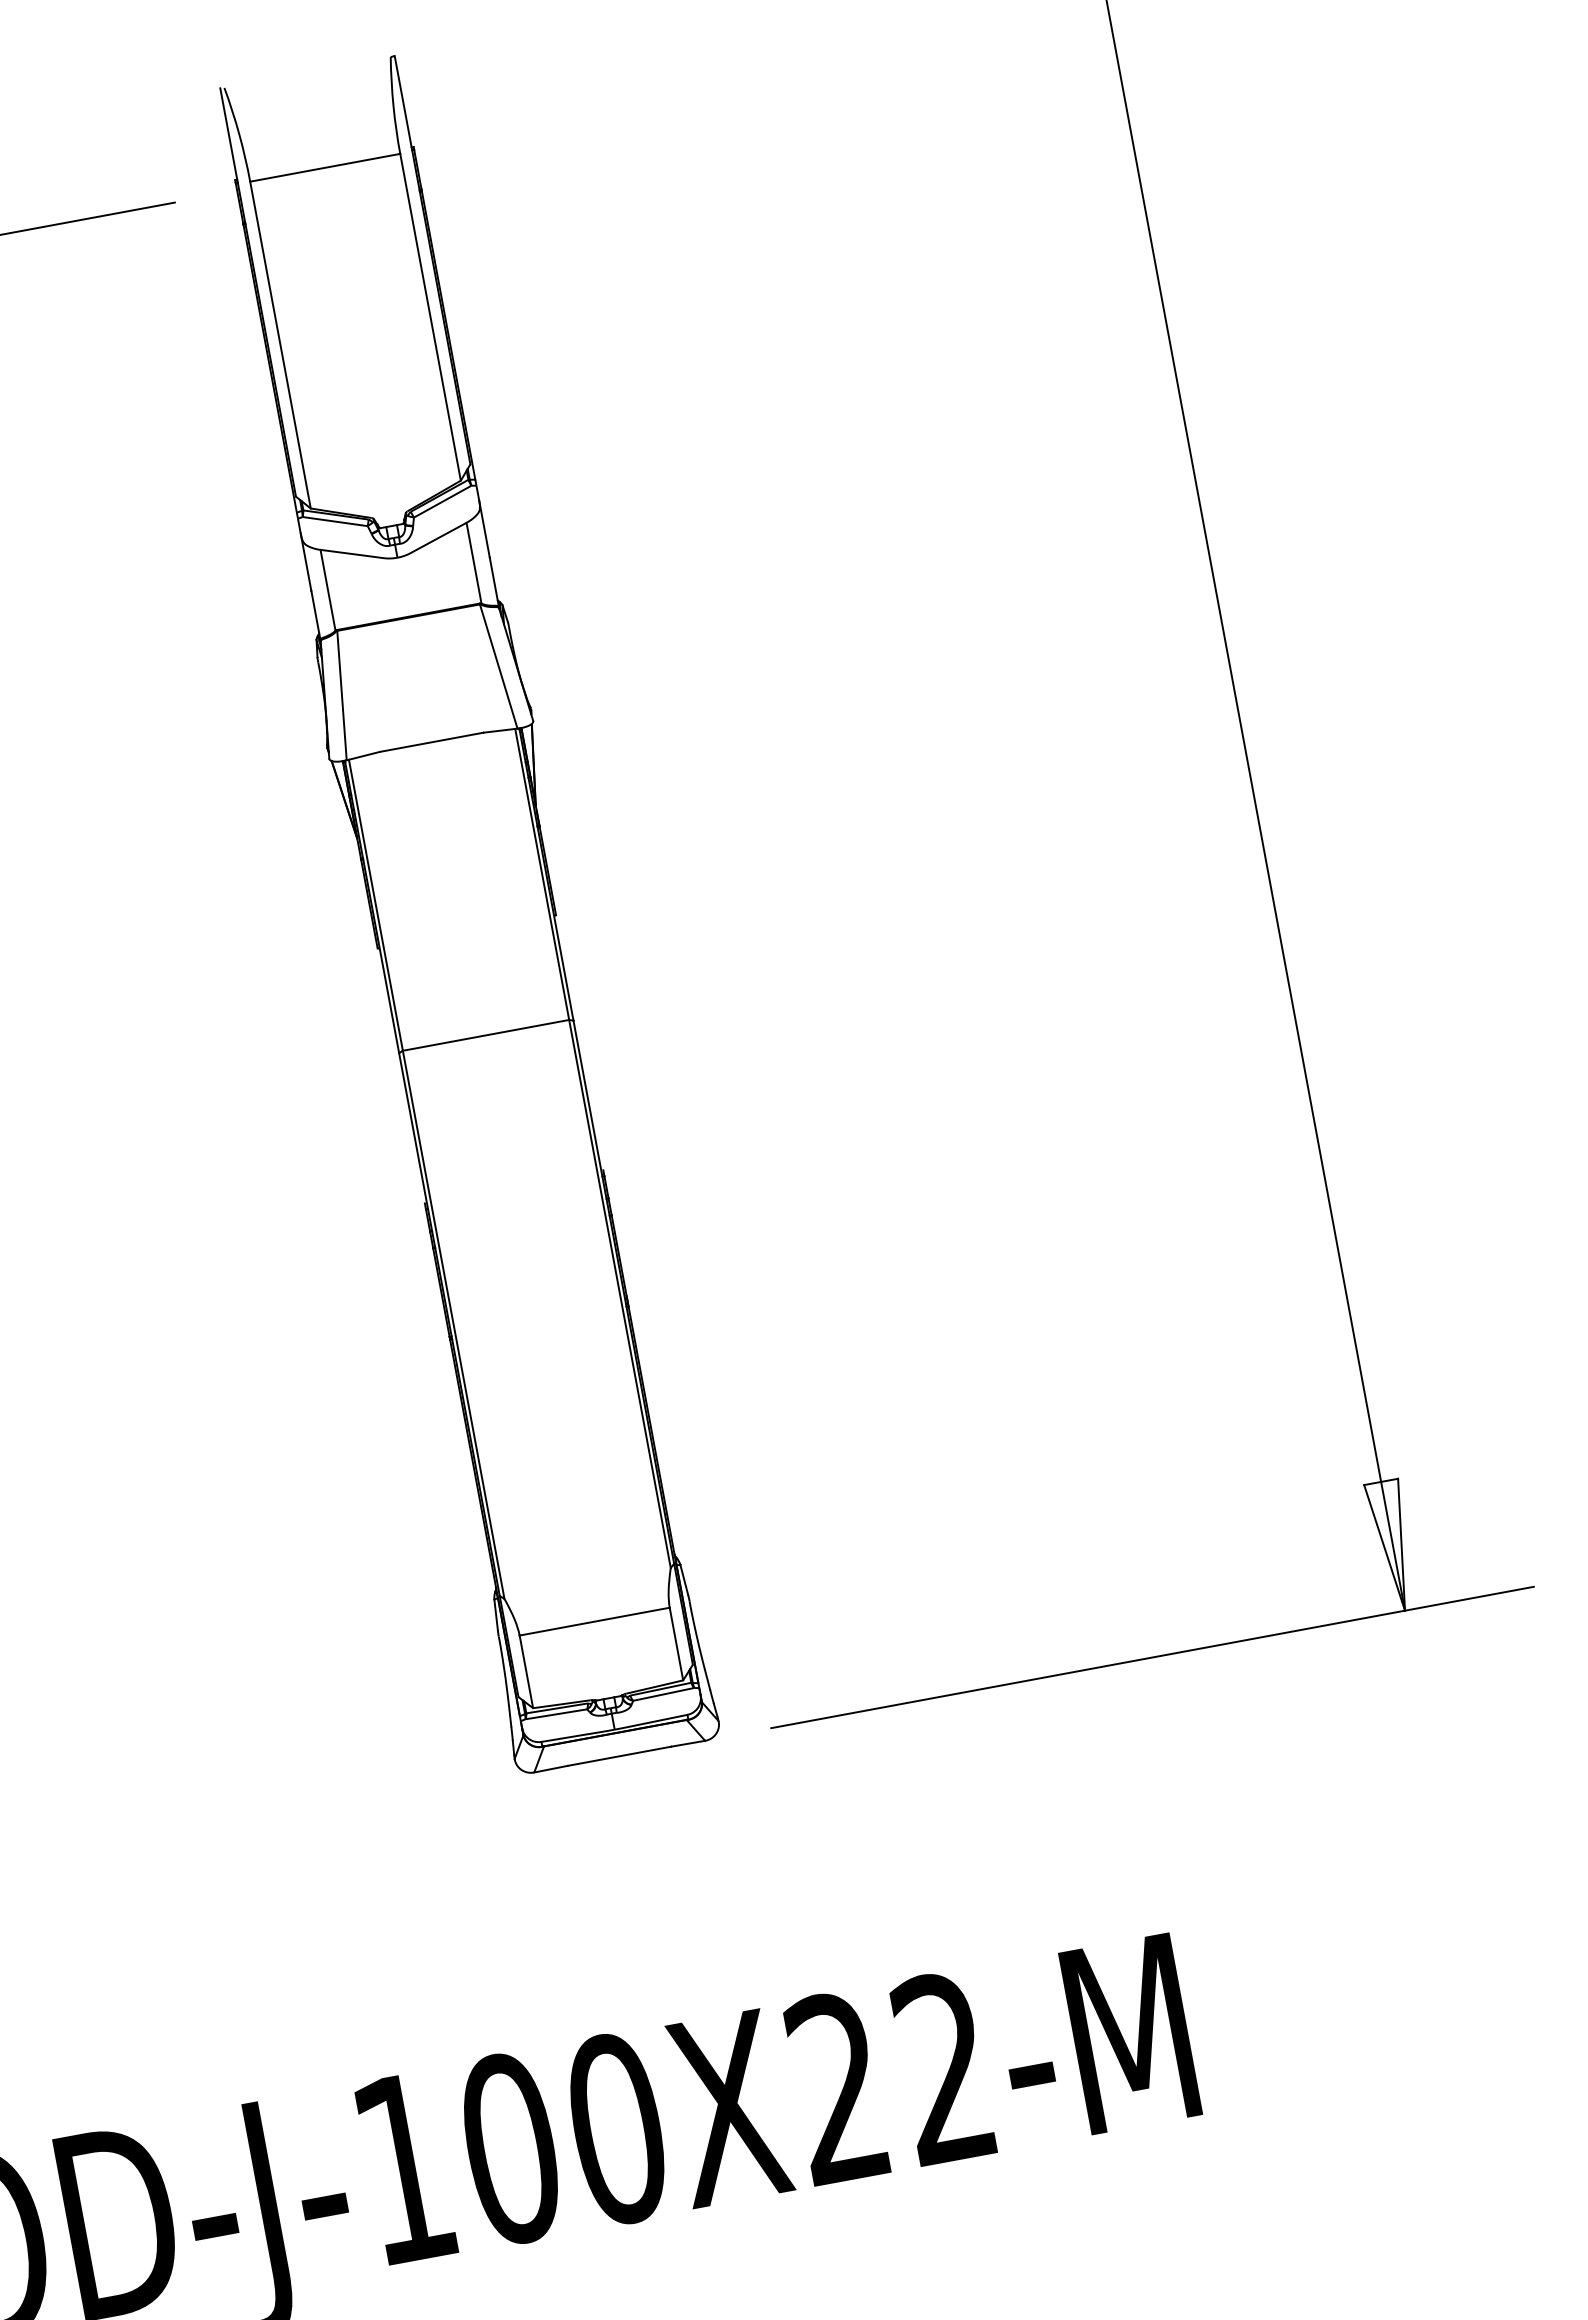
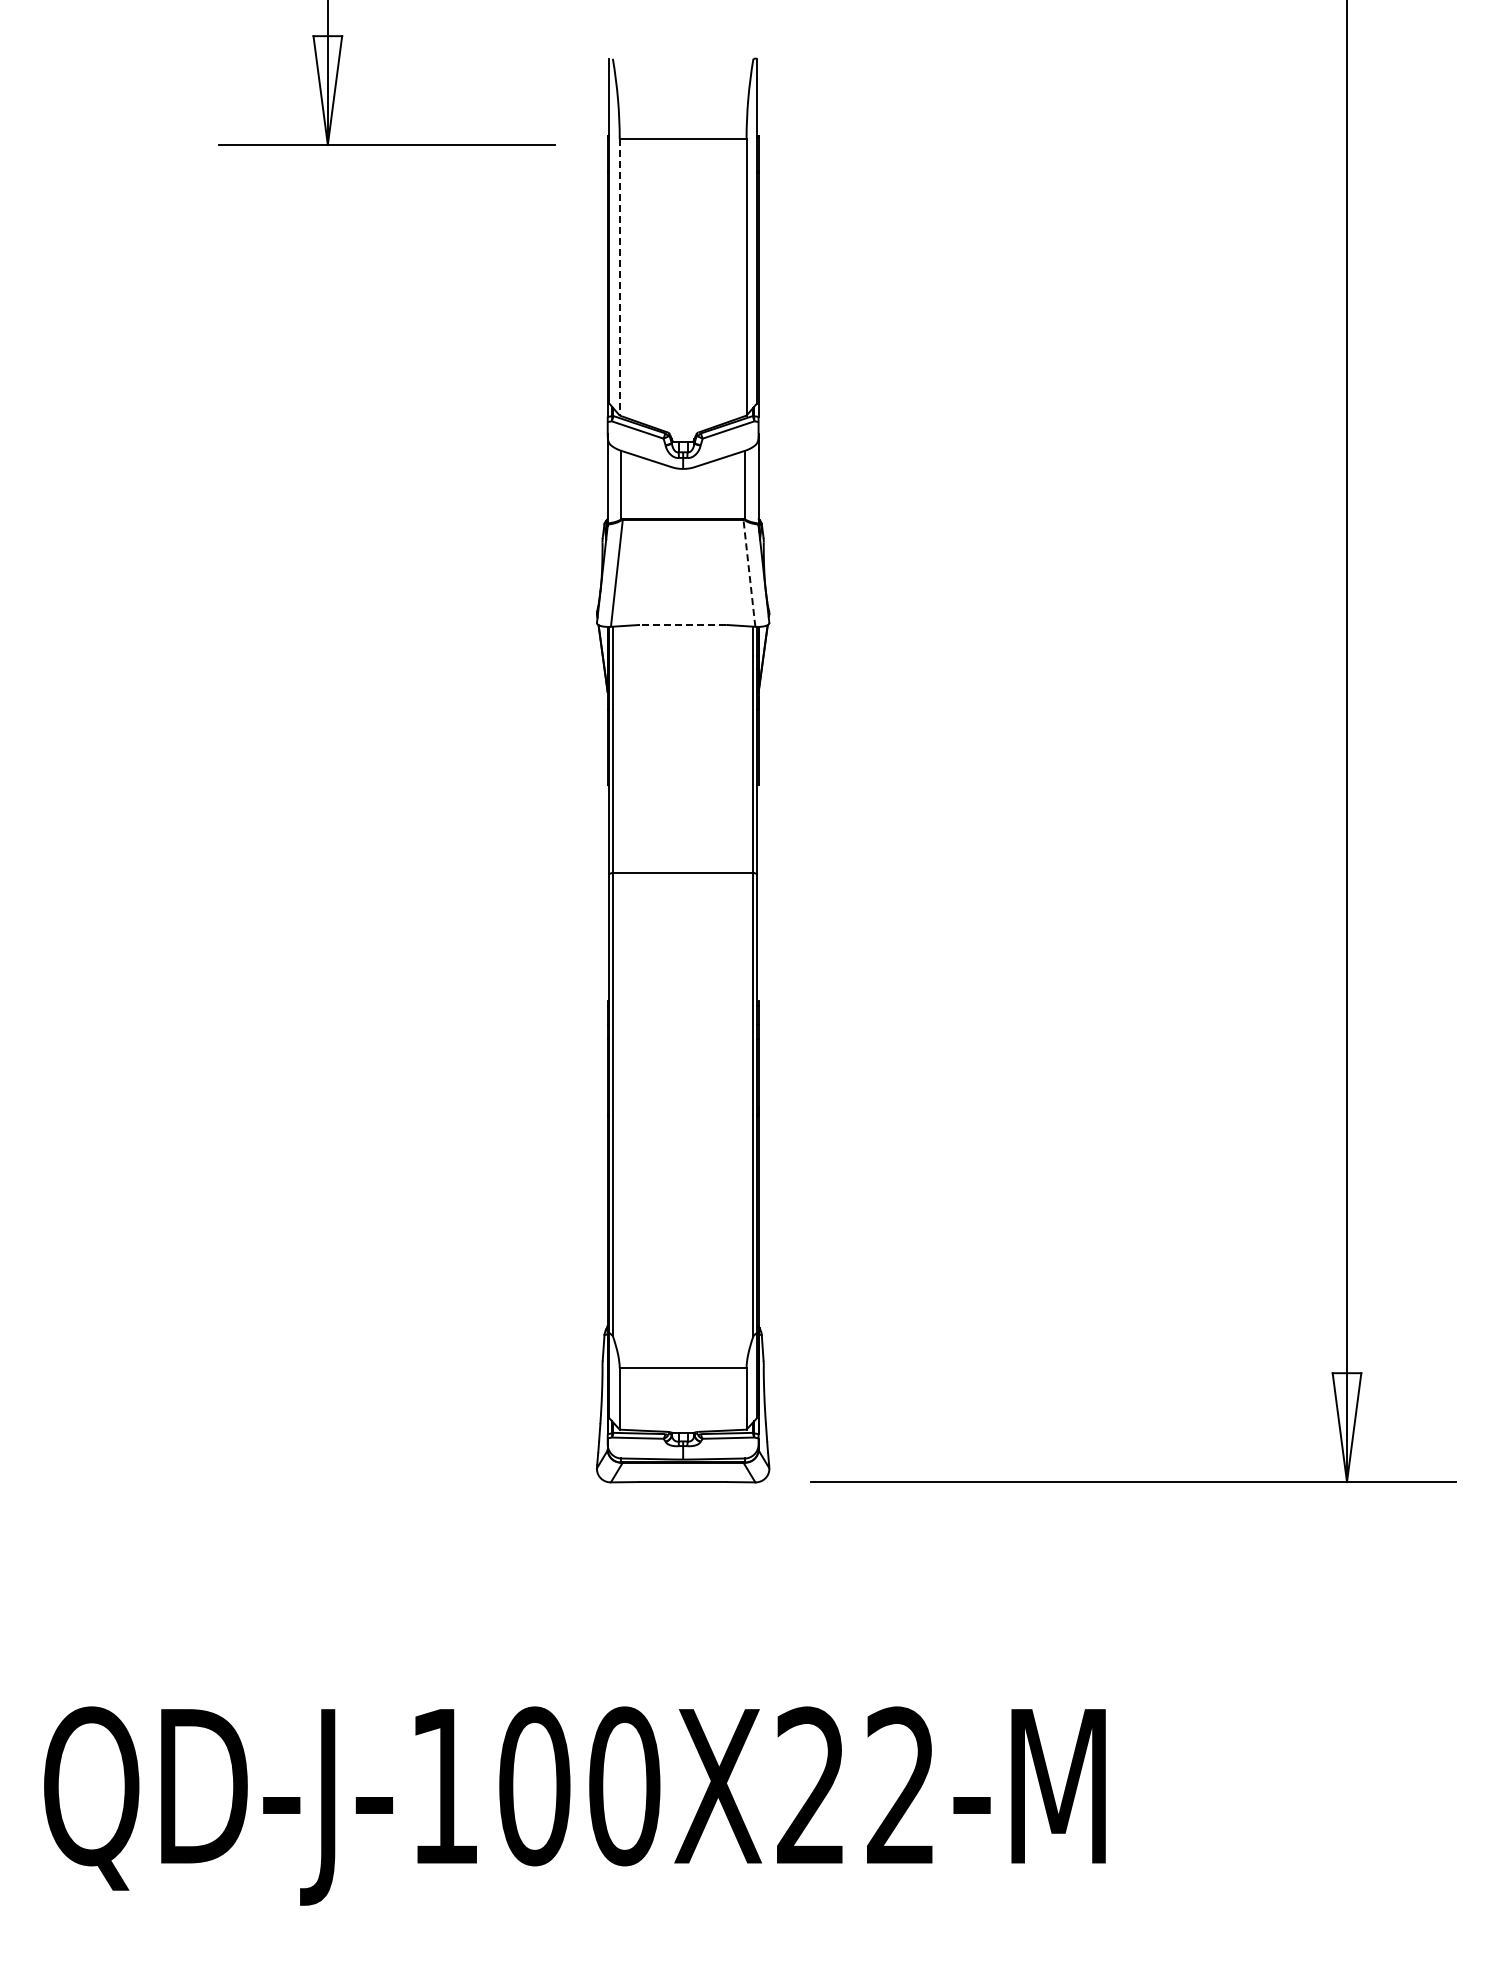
line: (280, 345) -> (619, 277), solid -> dashed
line: (498, 666) -> (749, 573), solid -> dashed
line: (430, 741) -> (682, 624), solid -> dashed

